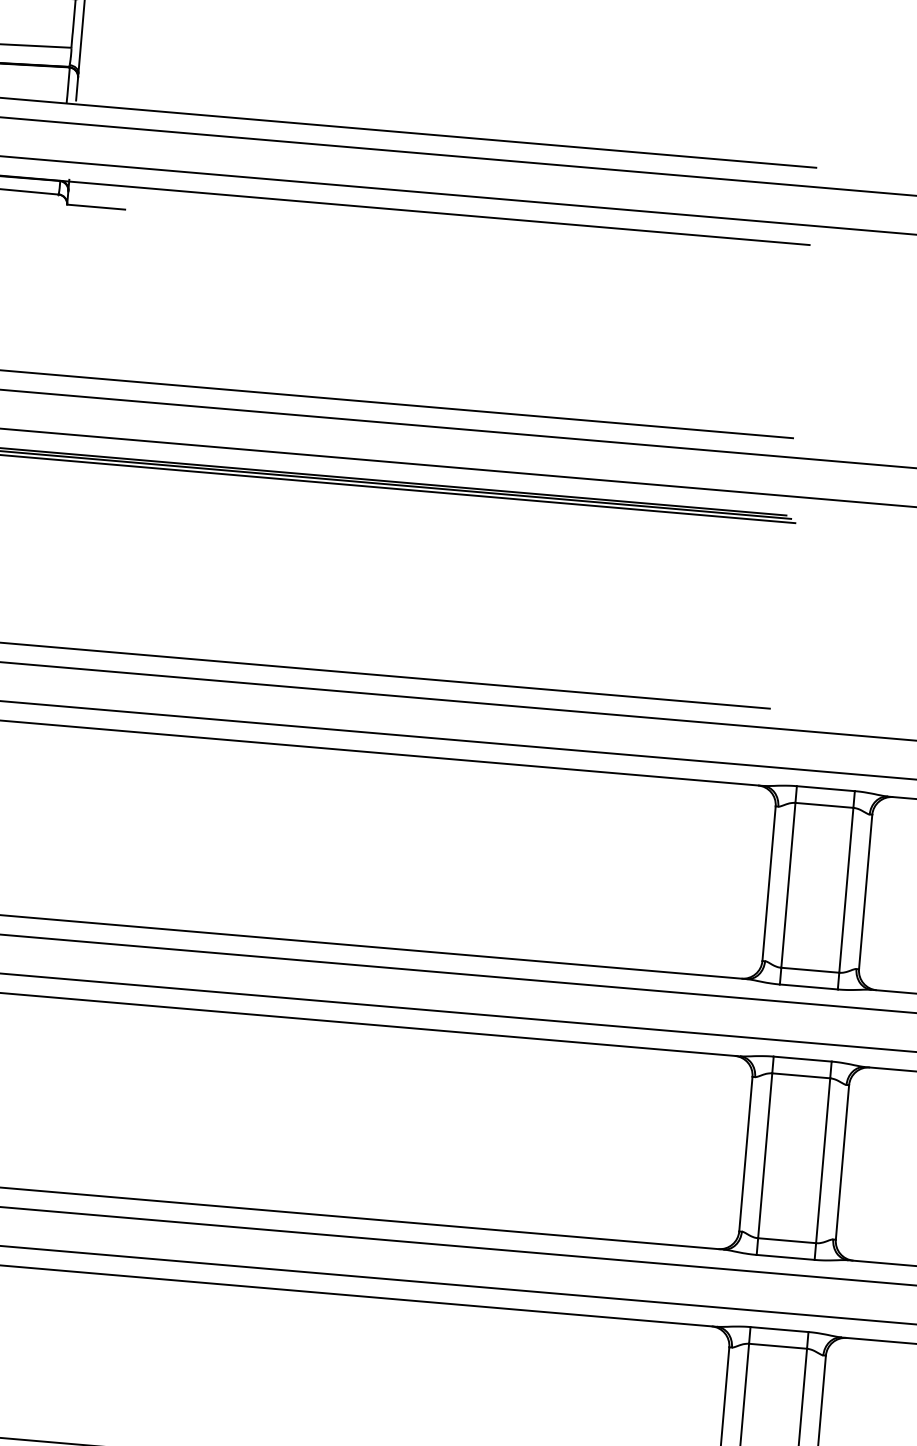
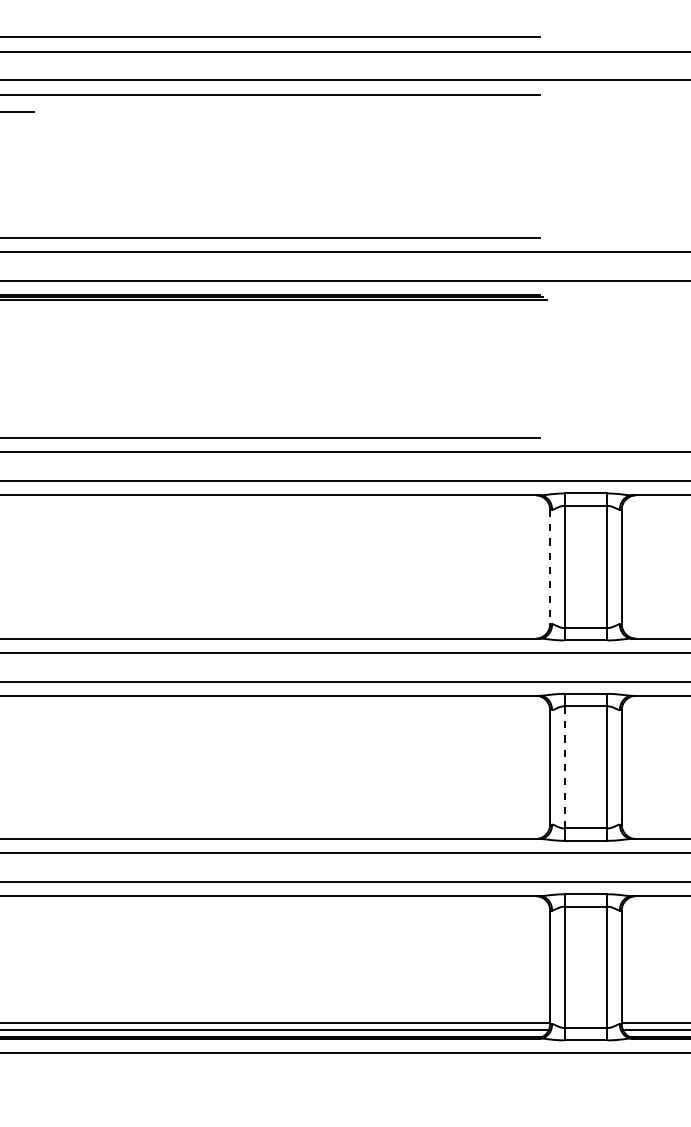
line: (769, 884) -> (550, 567), solid -> dashed
line: (765, 1154) -> (564, 766), solid -> dashed

